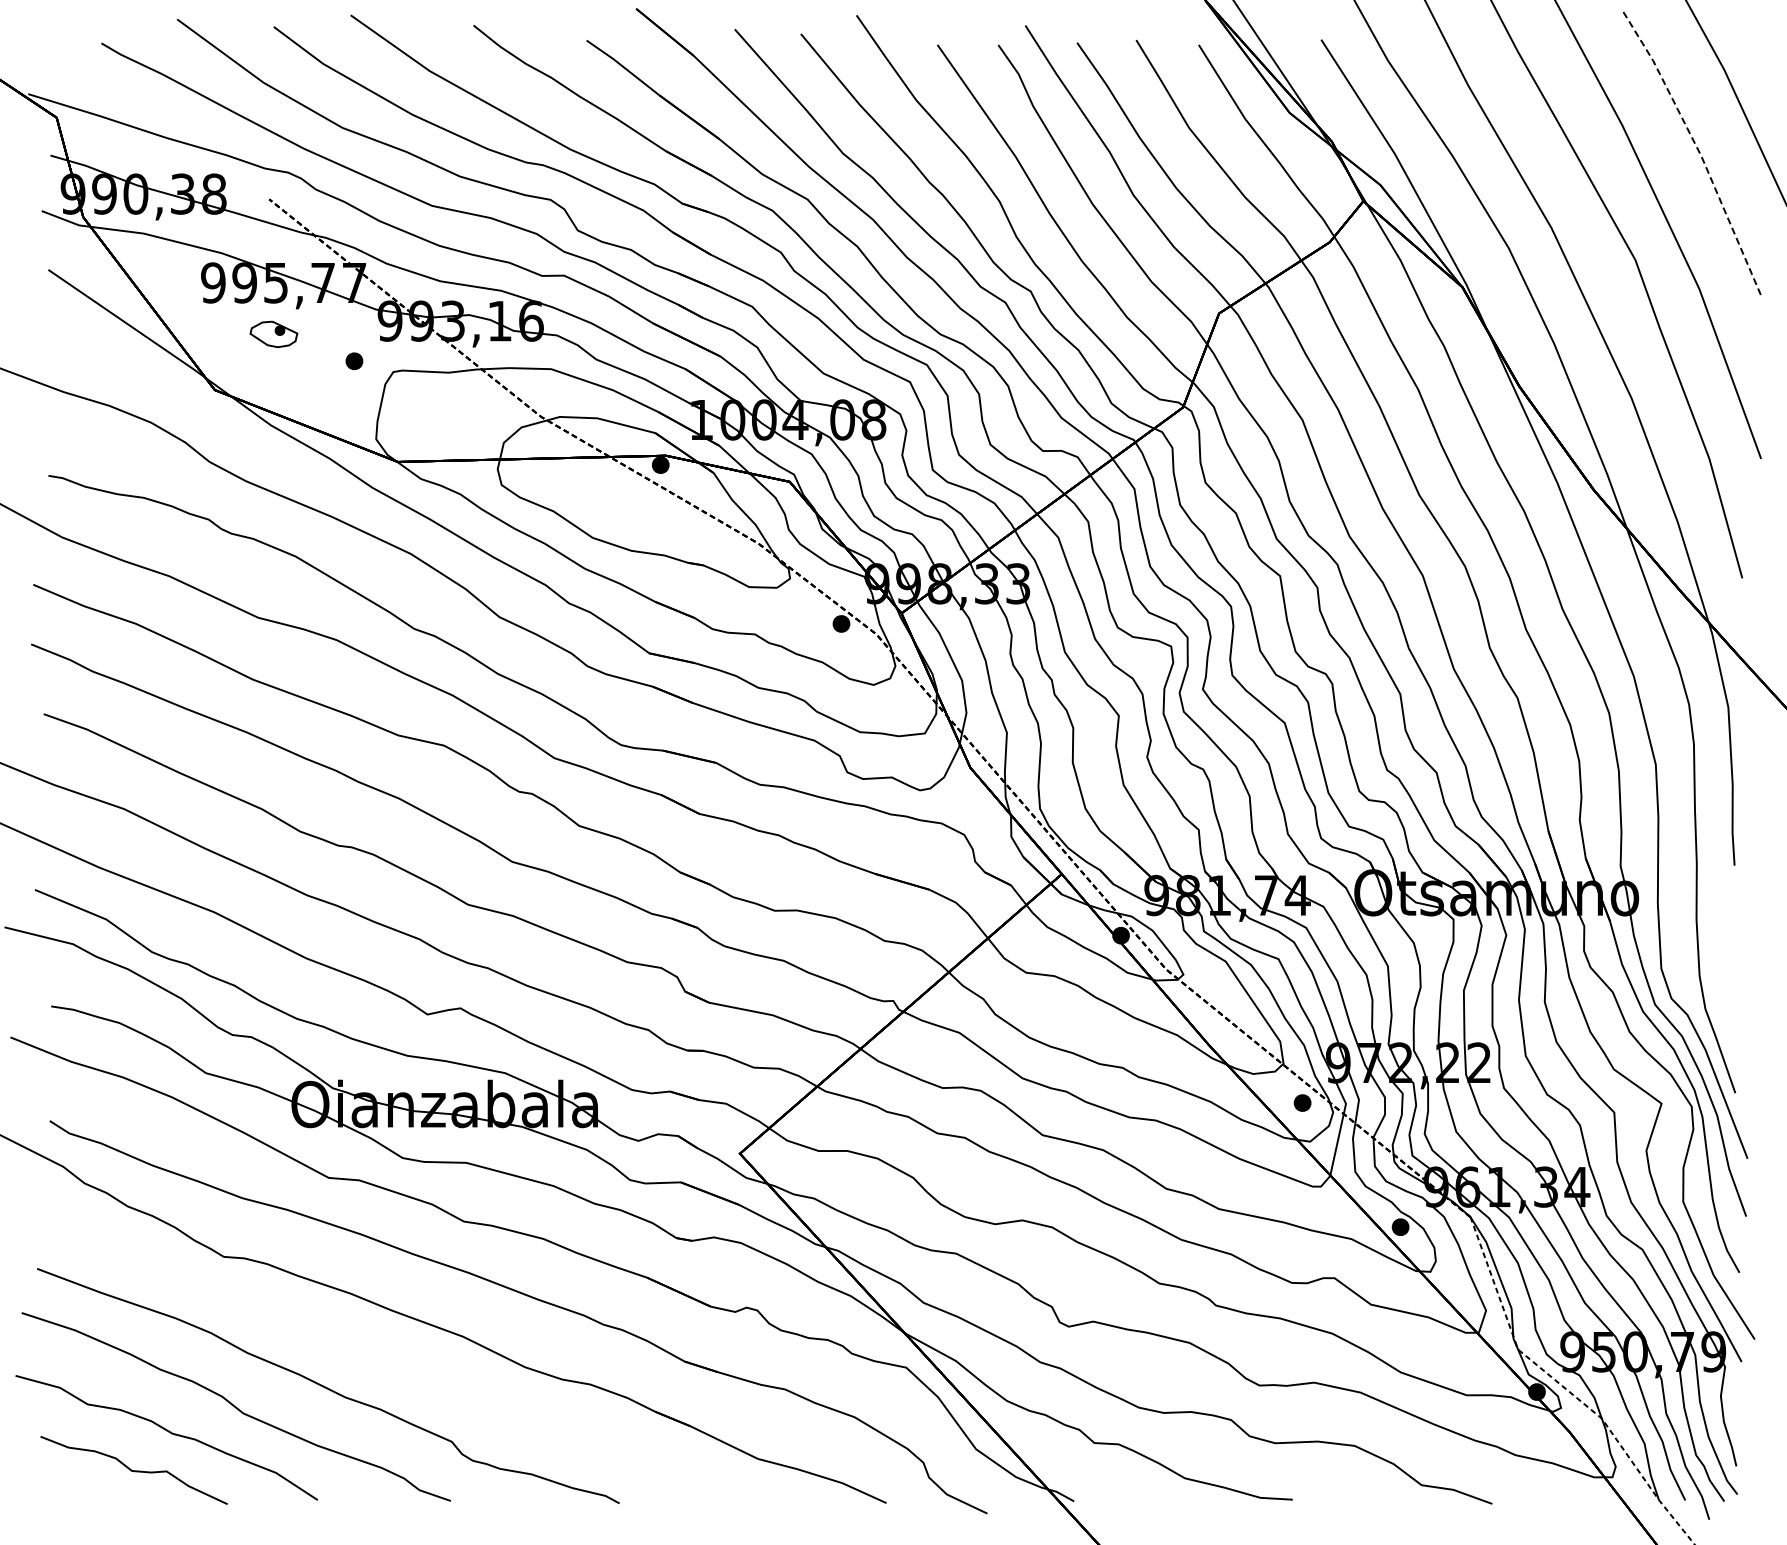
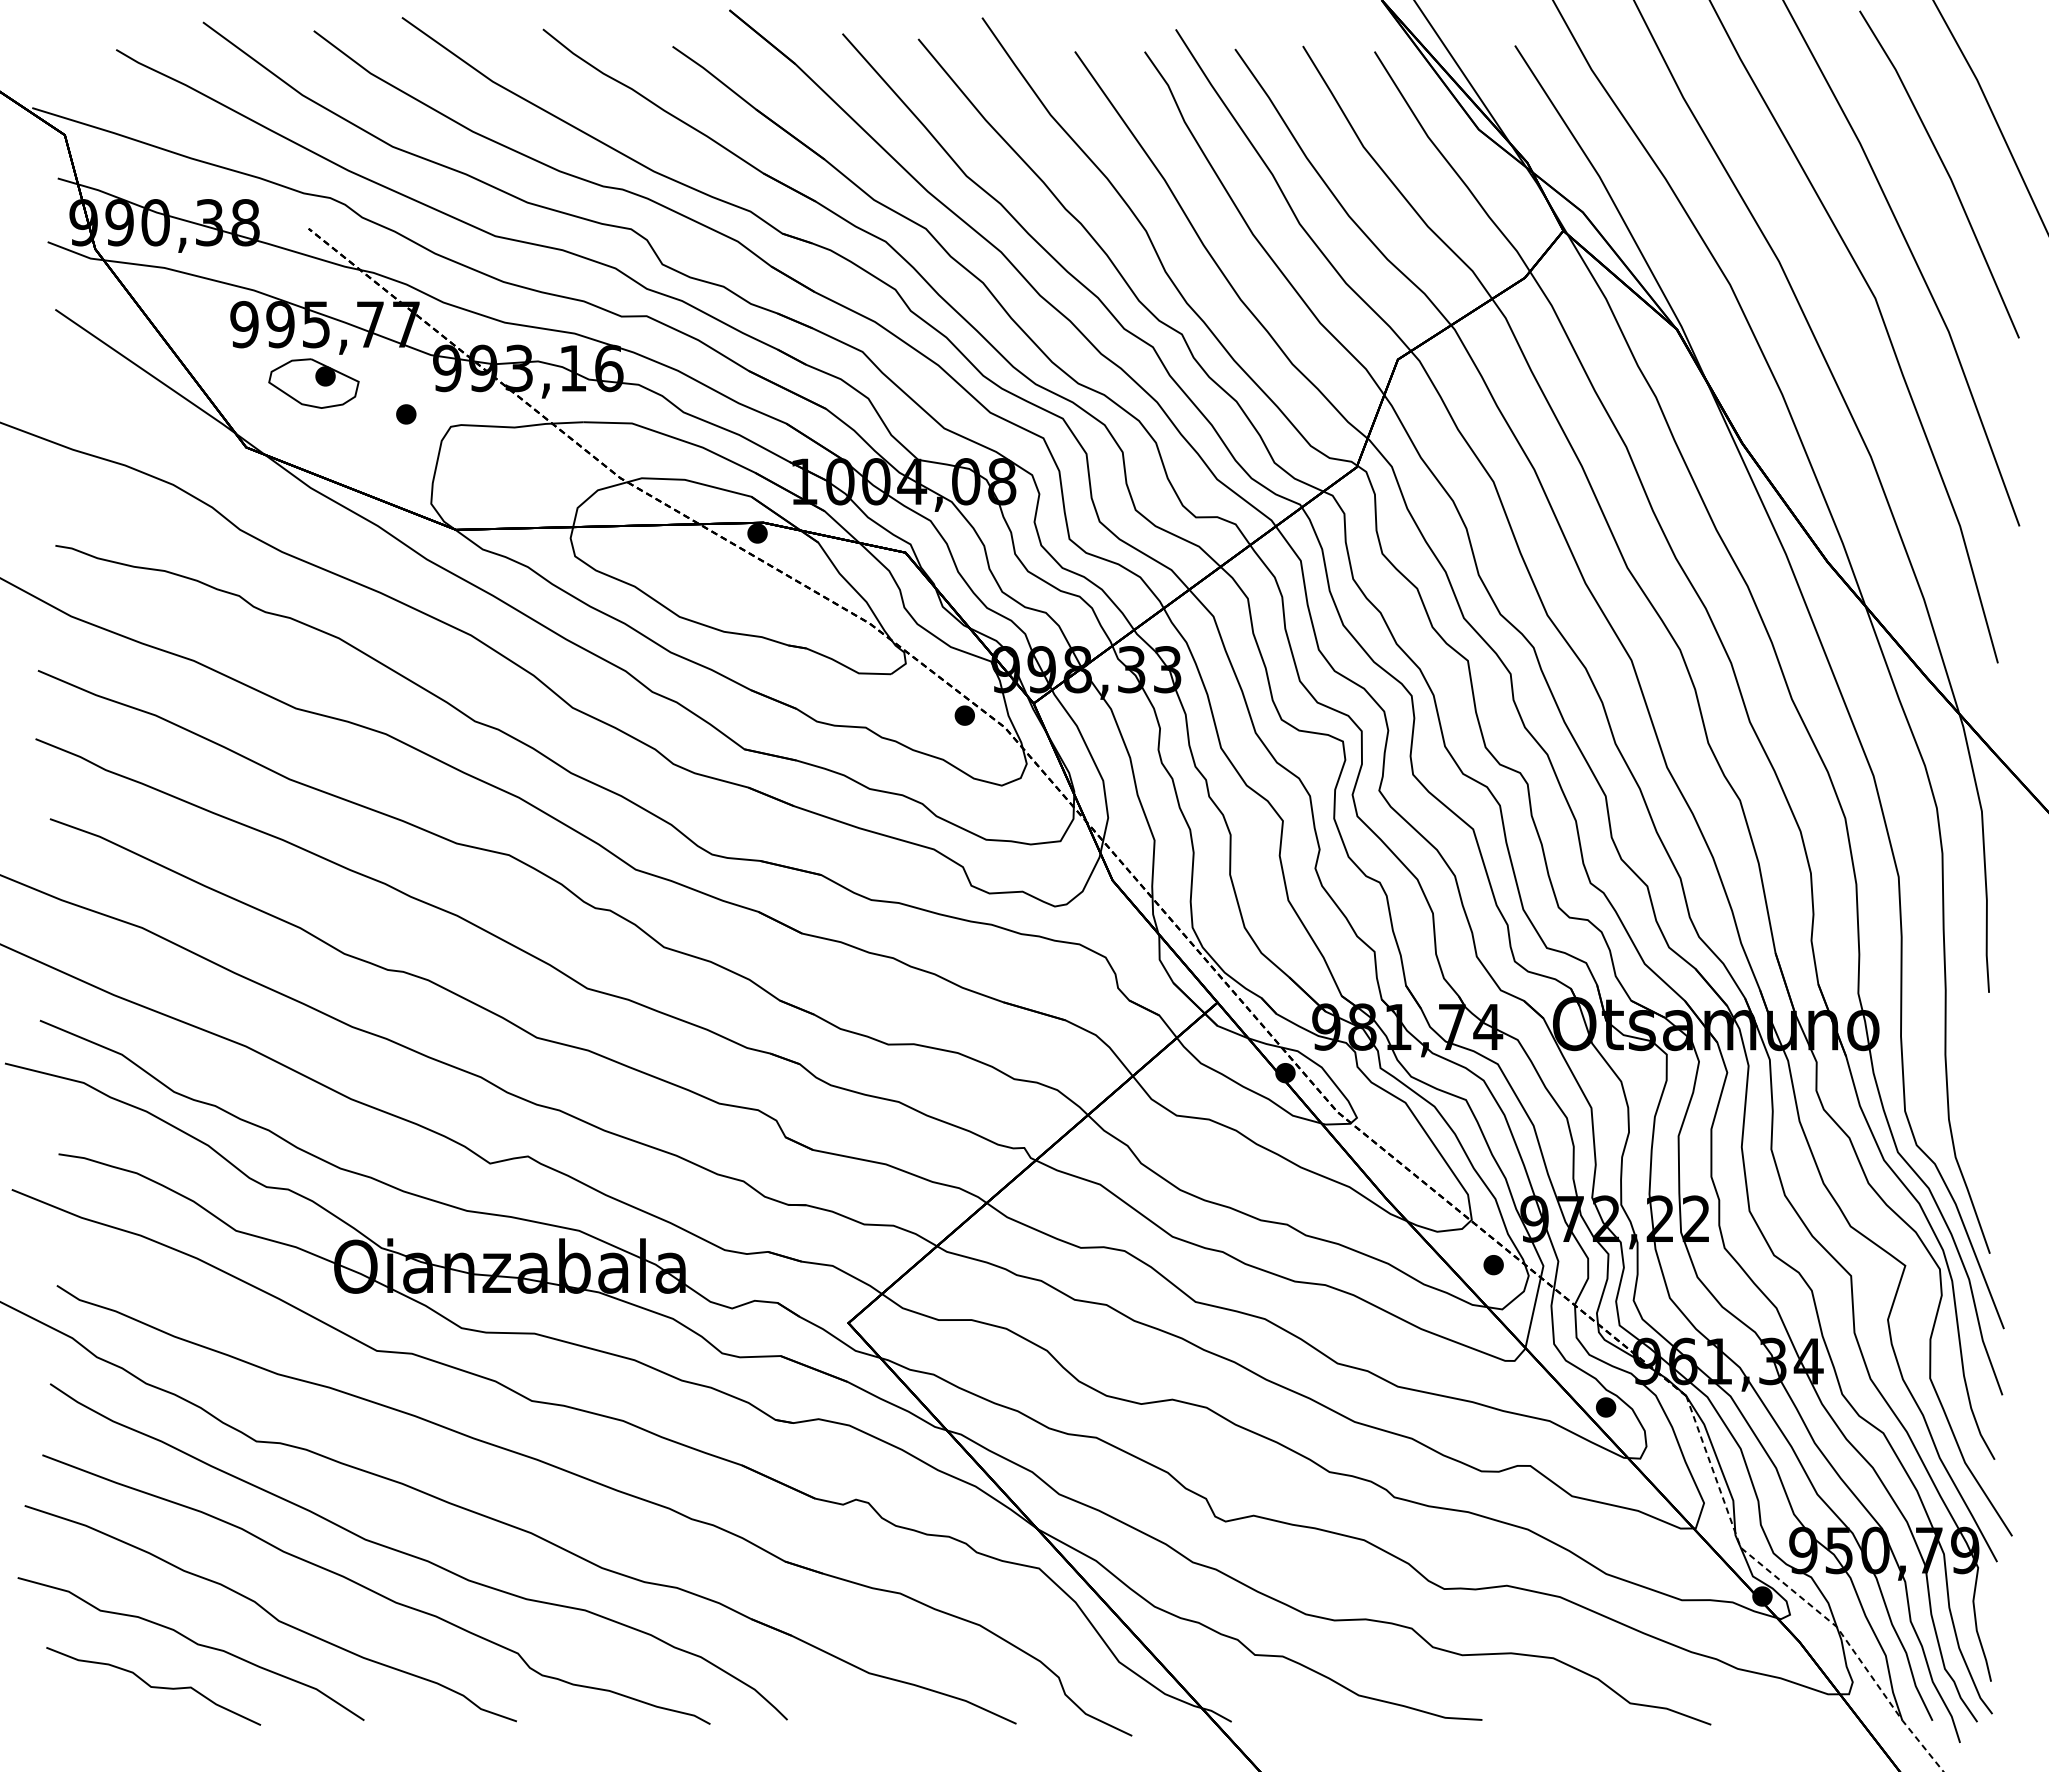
line: (1697, 148) -> (1946, 170), dashed -> solid
part: (273, 334) -> (313, 383), size x1.67
curve: (365, 1357) -> (418, 1556), added

